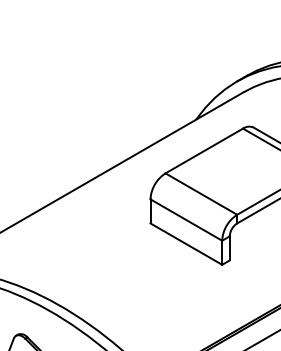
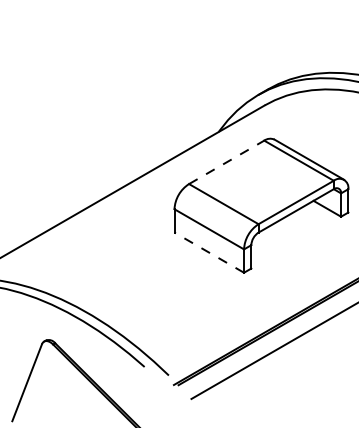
line: (205, 151) -> (227, 162), solid -> dashed
line: (185, 243) -> (208, 252), solid -> dashed

